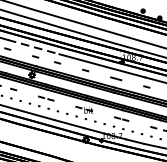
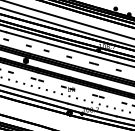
line: (34, 47) -> (27, 38), dashed -> solid

